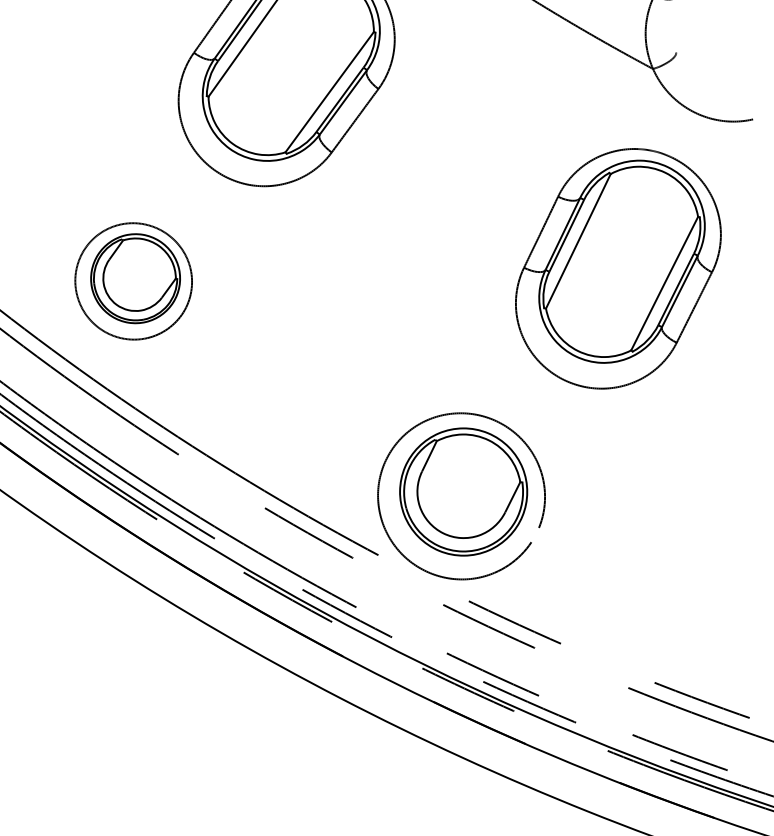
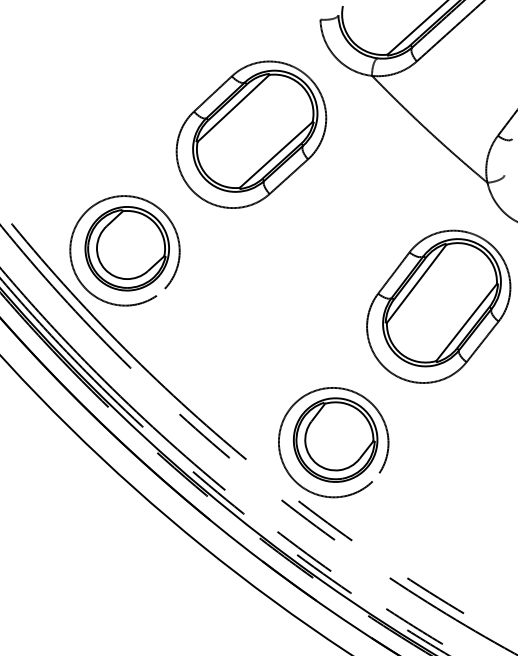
part: (132, 280) -> (124, 250), size x1.43
part: (461, 496) -> (333, 442), moved

